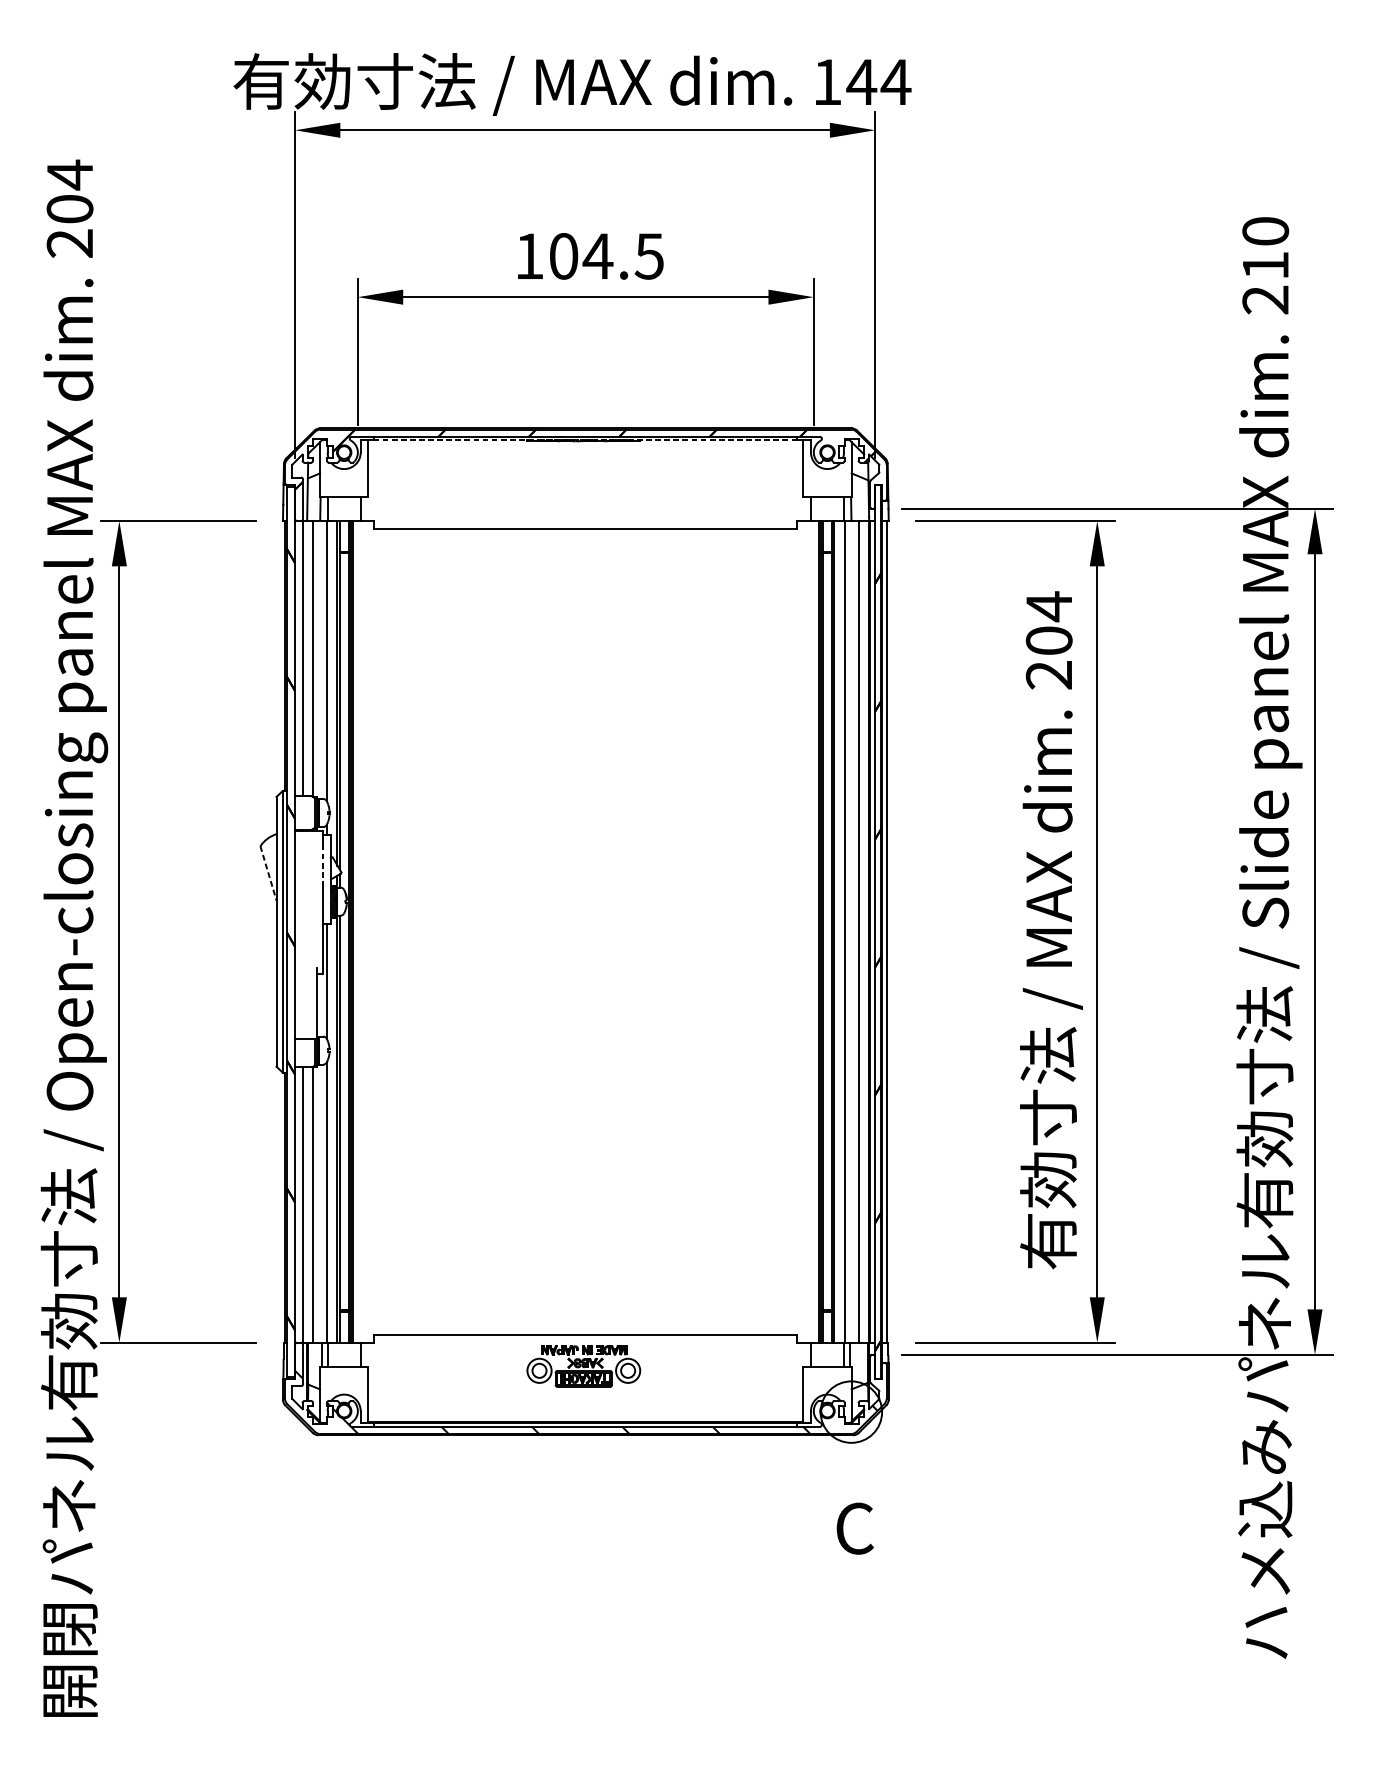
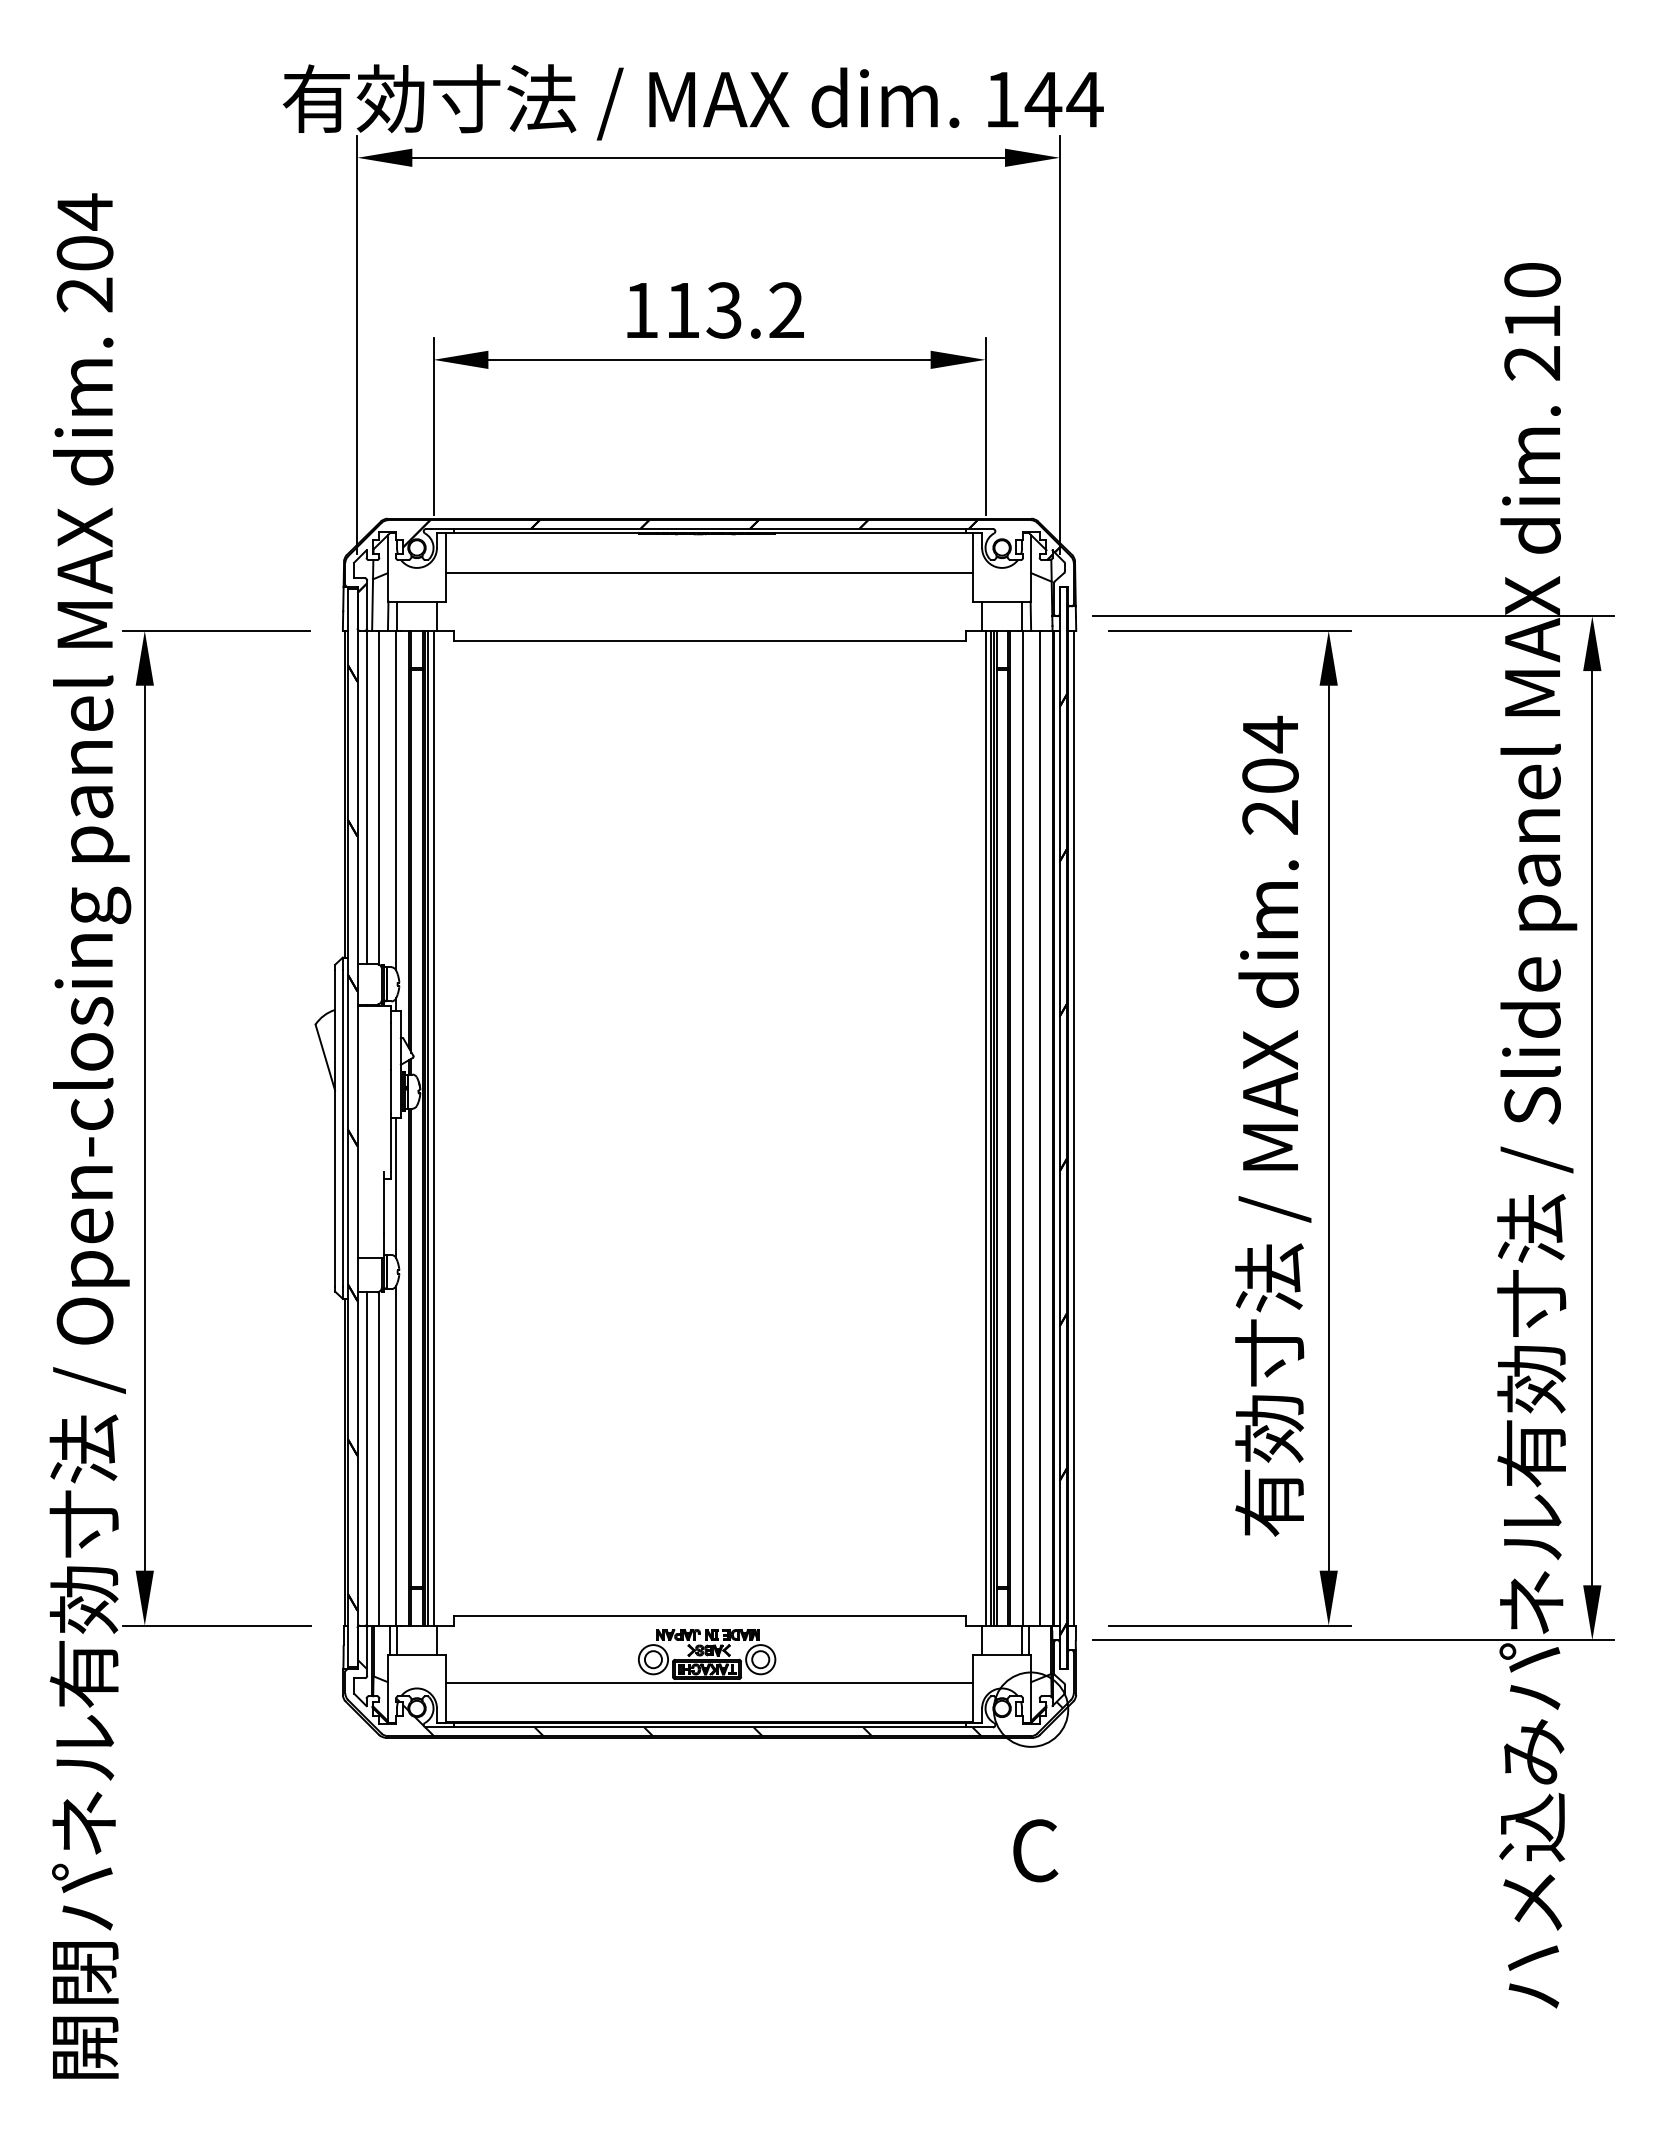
text: (606, 256) -> (734, 310), 104.5 -> 113.2
line: (585, 440) -> (709, 533), dashed -> solid
line: (585, 472) -> (709, 572), added
line: (323, 864) -> (391, 1046), dashed -> solid
line: (268, 873) -> (325, 1057), dashed -> solid
line: (357, 931) -> (433, 1127), added
line: (813, 931) -> (985, 1127), added
line: (585, 1389) -> (709, 1682), added

